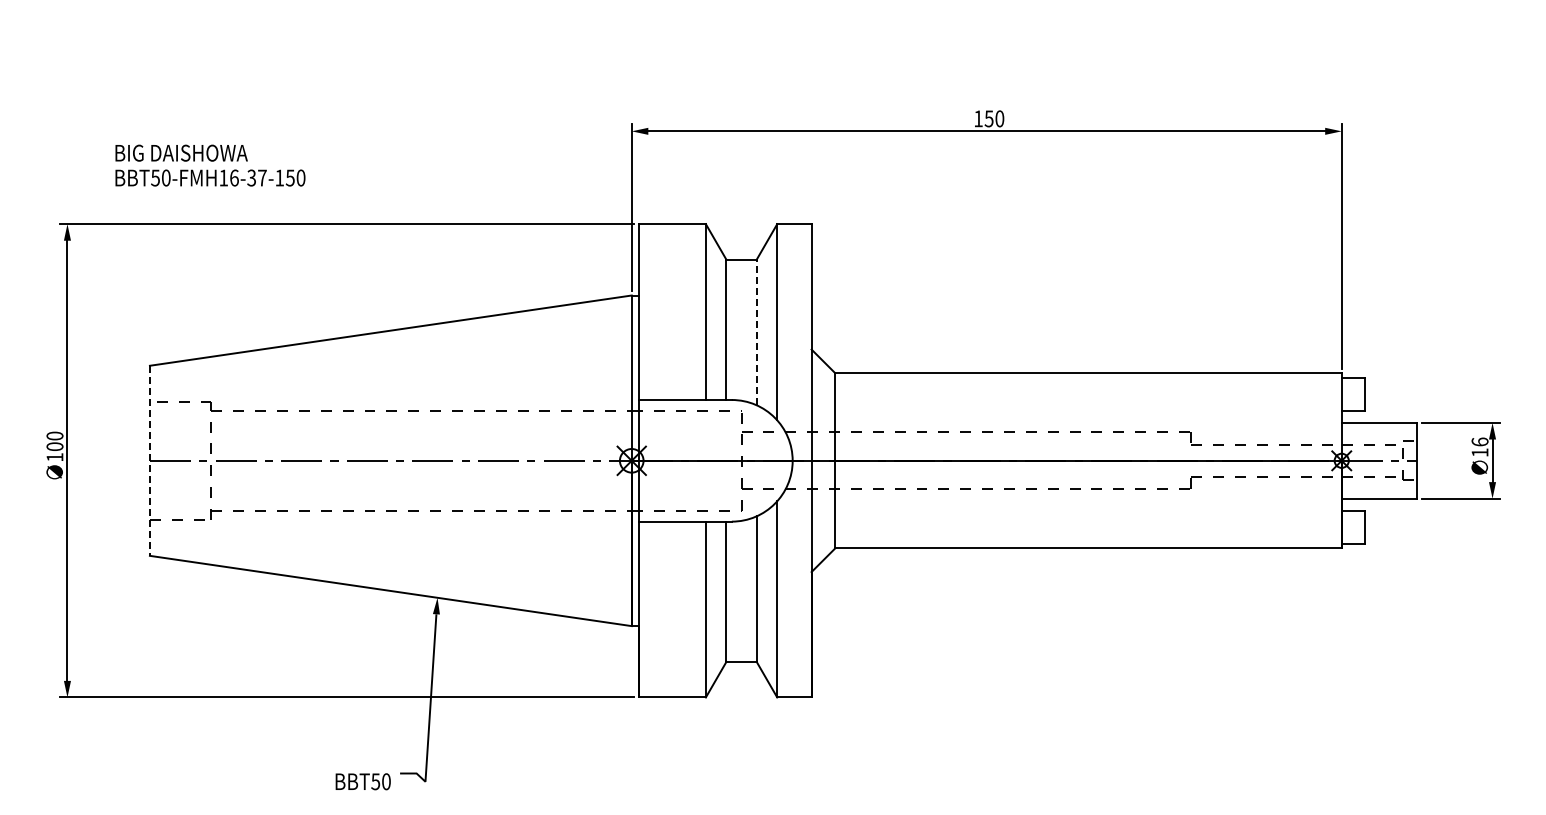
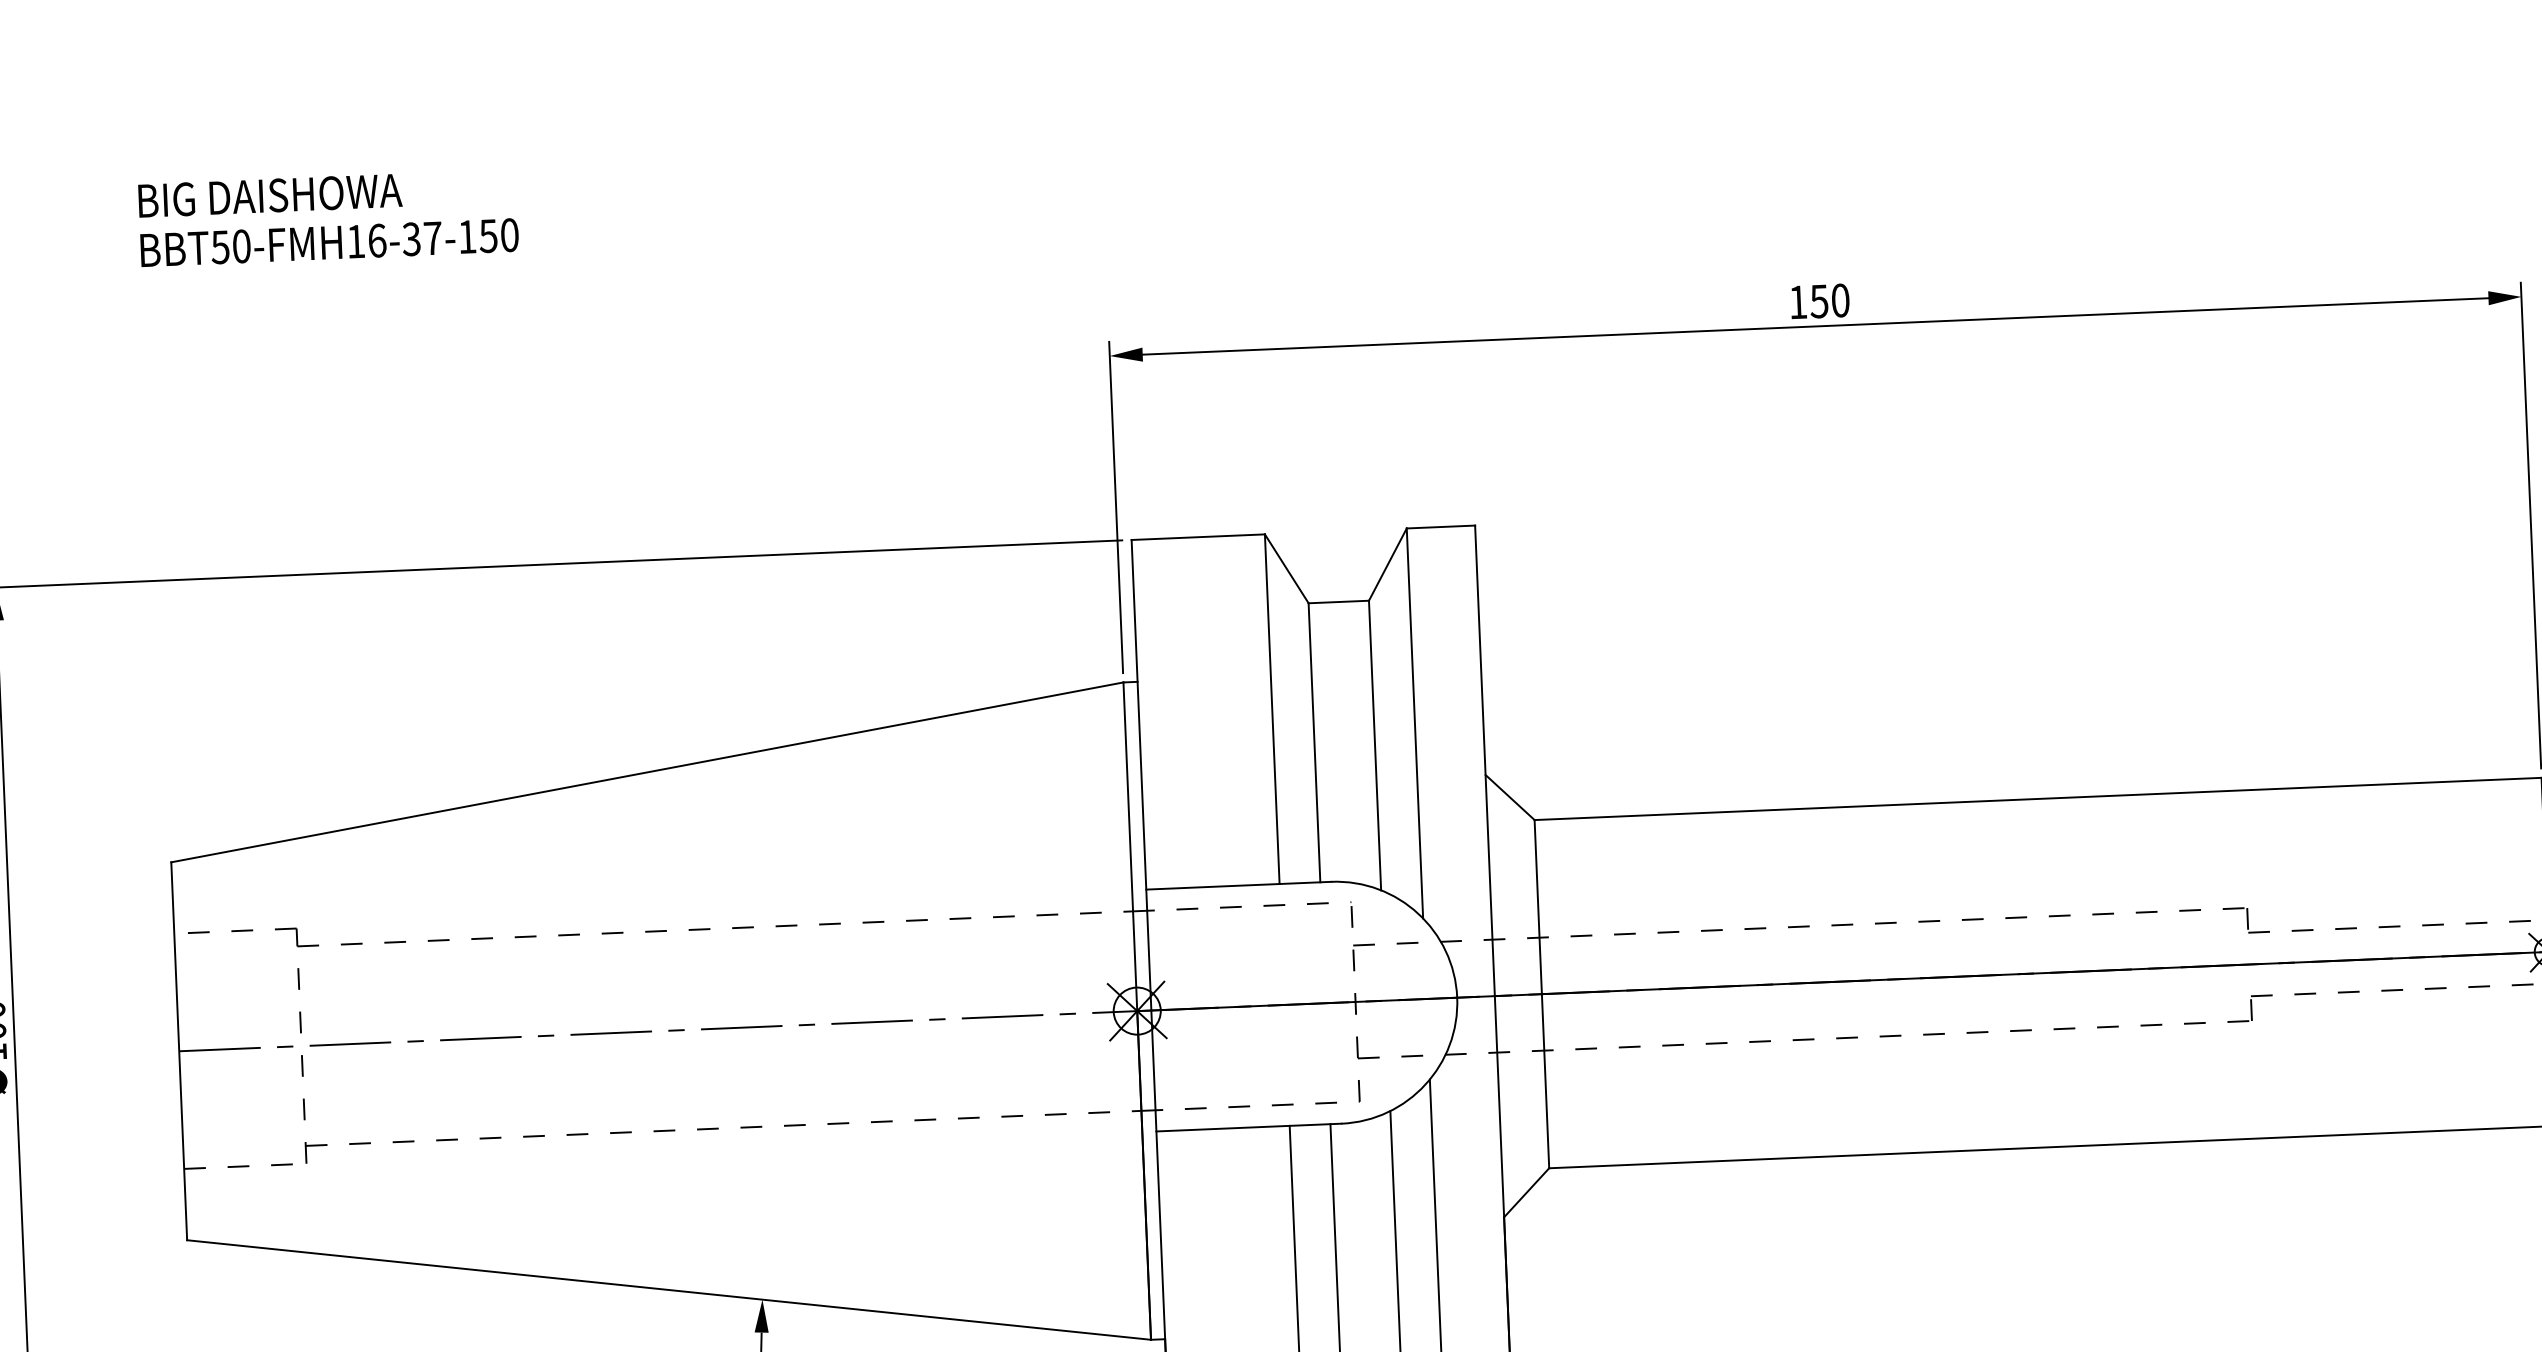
text: (210, 165) -> (328, 217), moved
line: (756, 332) -> (1374, 745), dashed -> solid
line: (149, 461) -> (178, 1052), dashed -> solid

